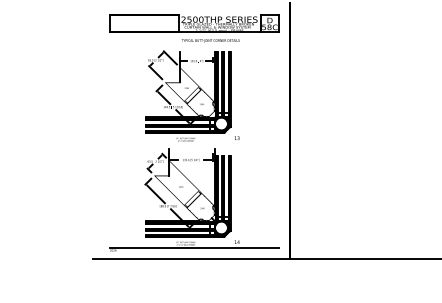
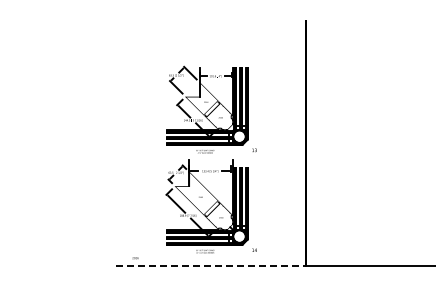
part: (193, 28) -> (212, 44), removed
line: (194, 248) -> (213, 256), removed
line: (191, 259) -> (210, 266), solid -> dashed

